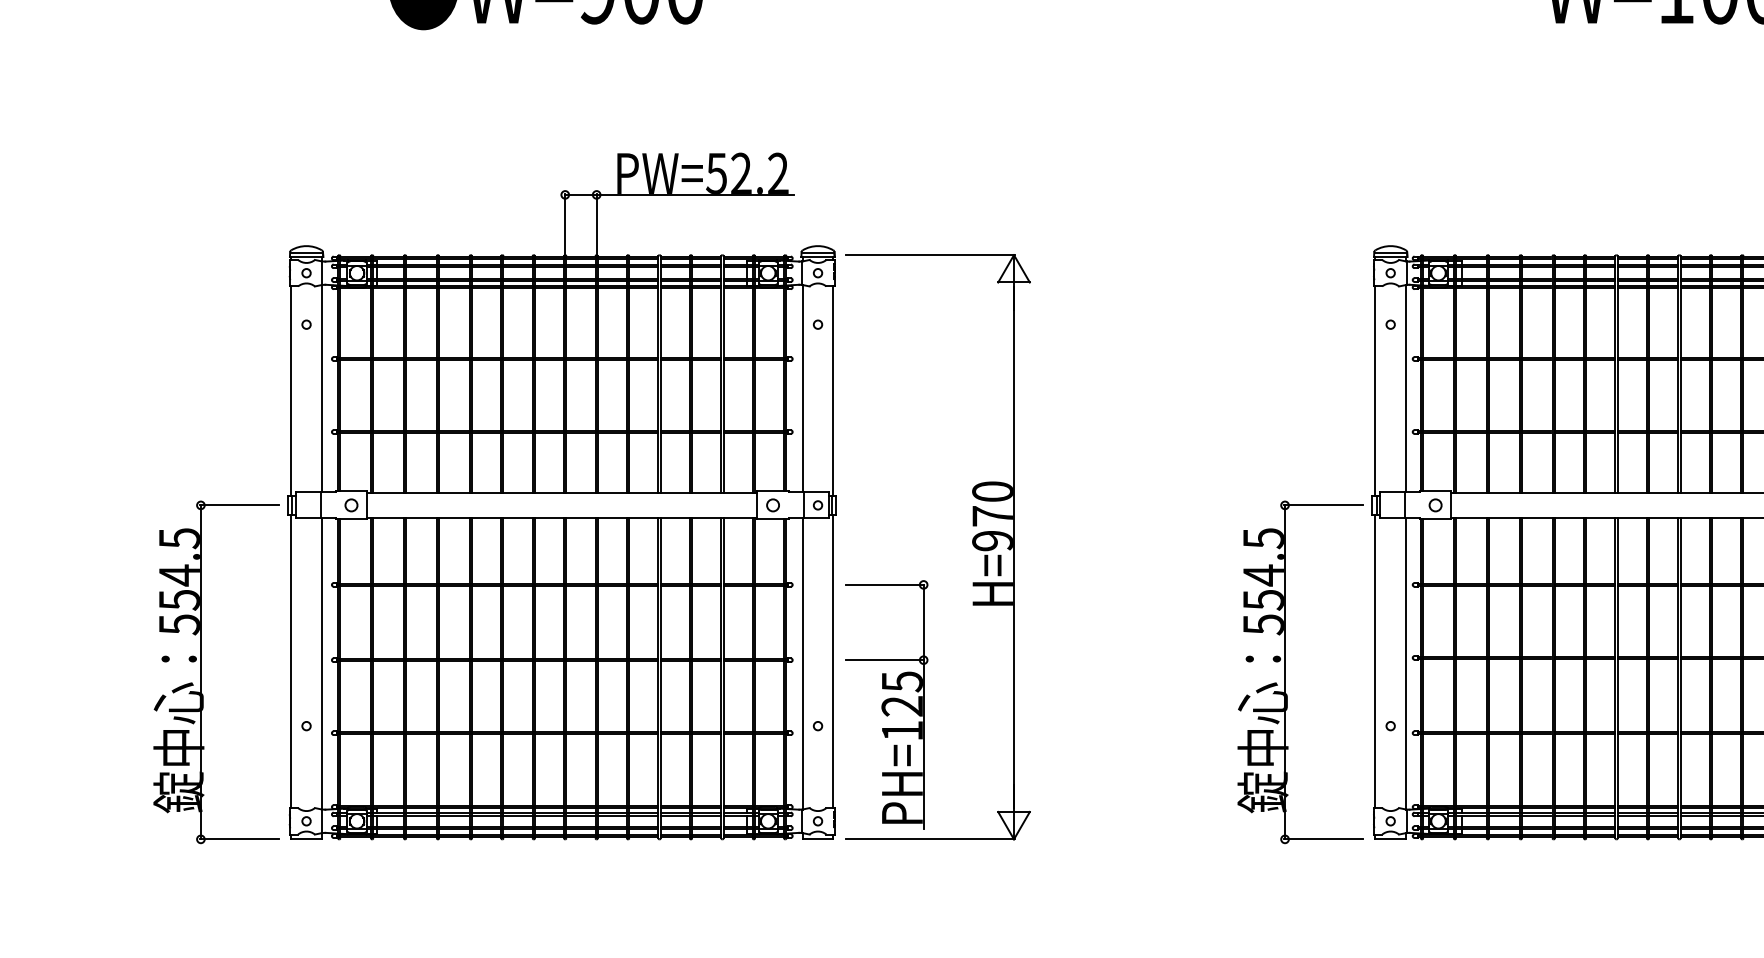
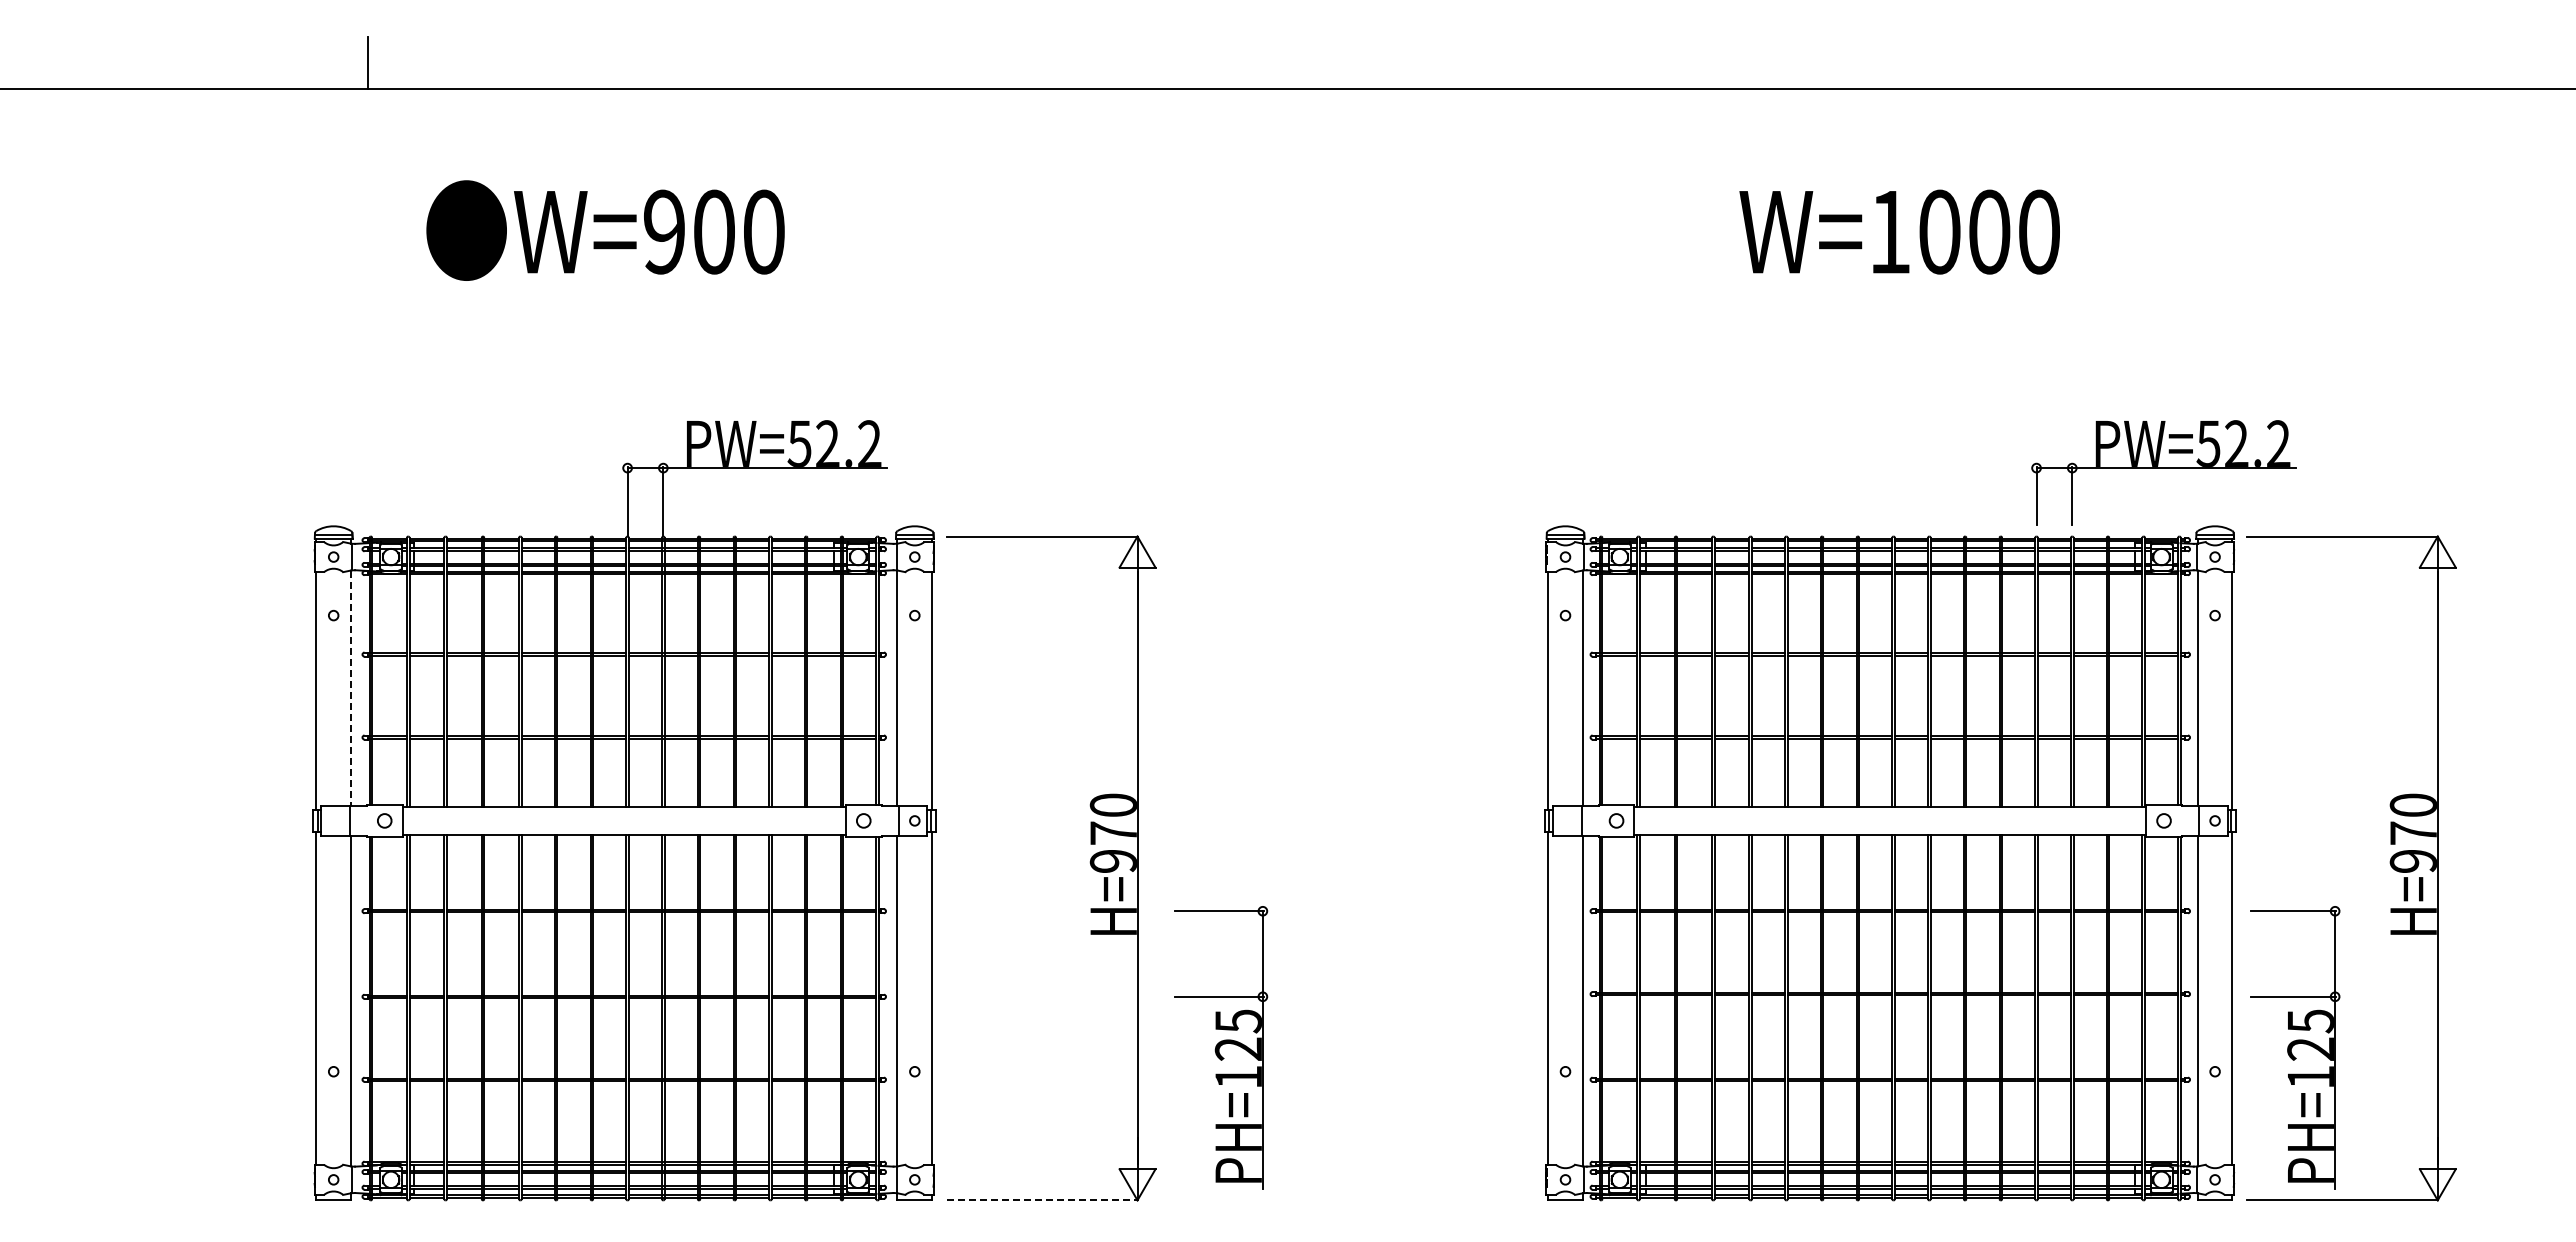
line: (322, 388) -> (351, 688), solid -> dashed
part: (201, 672) -> (214, 1010), removed
part: (1285, 672) -> (1445, 1010), removed
part: (887, 704) -> (1221, 1047), moved
line: (930, 839) -> (1042, 1200), solid -> dashed

